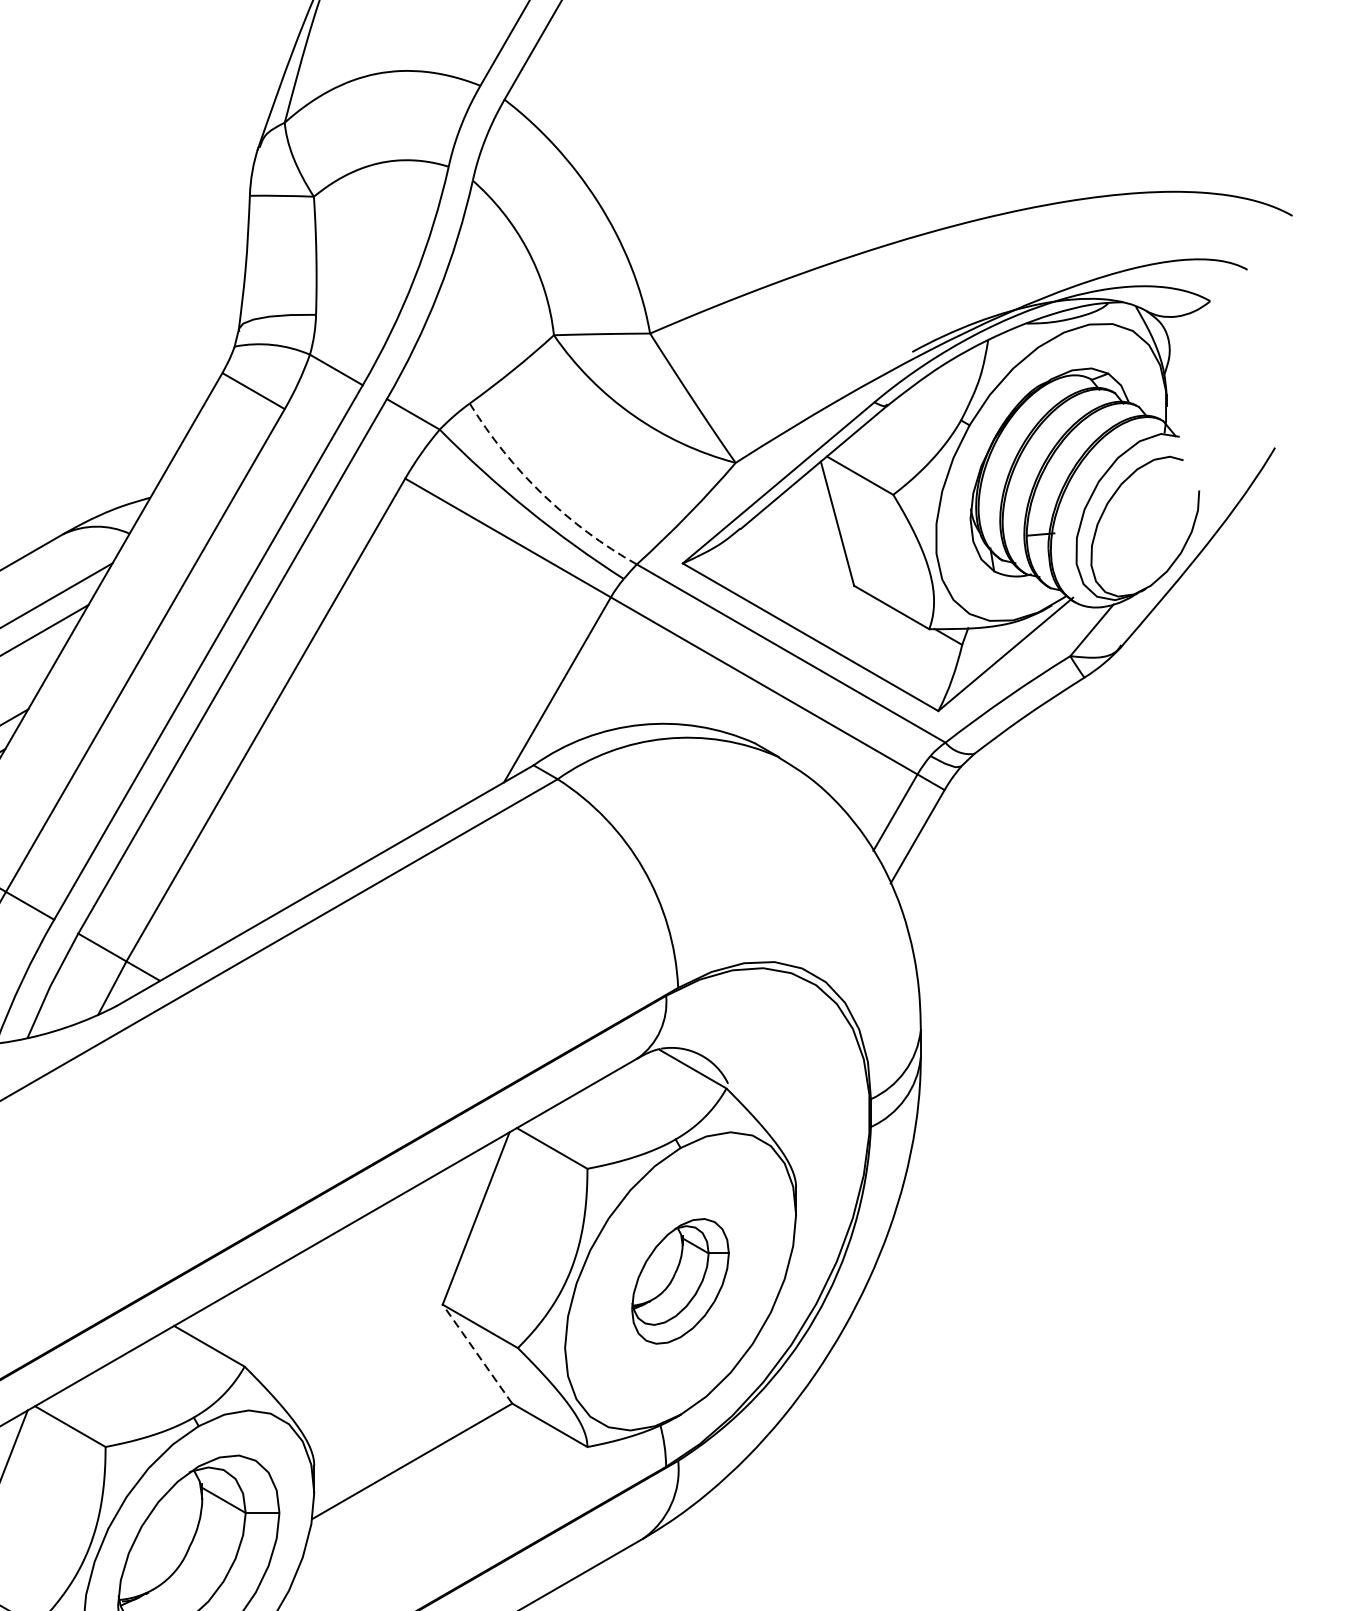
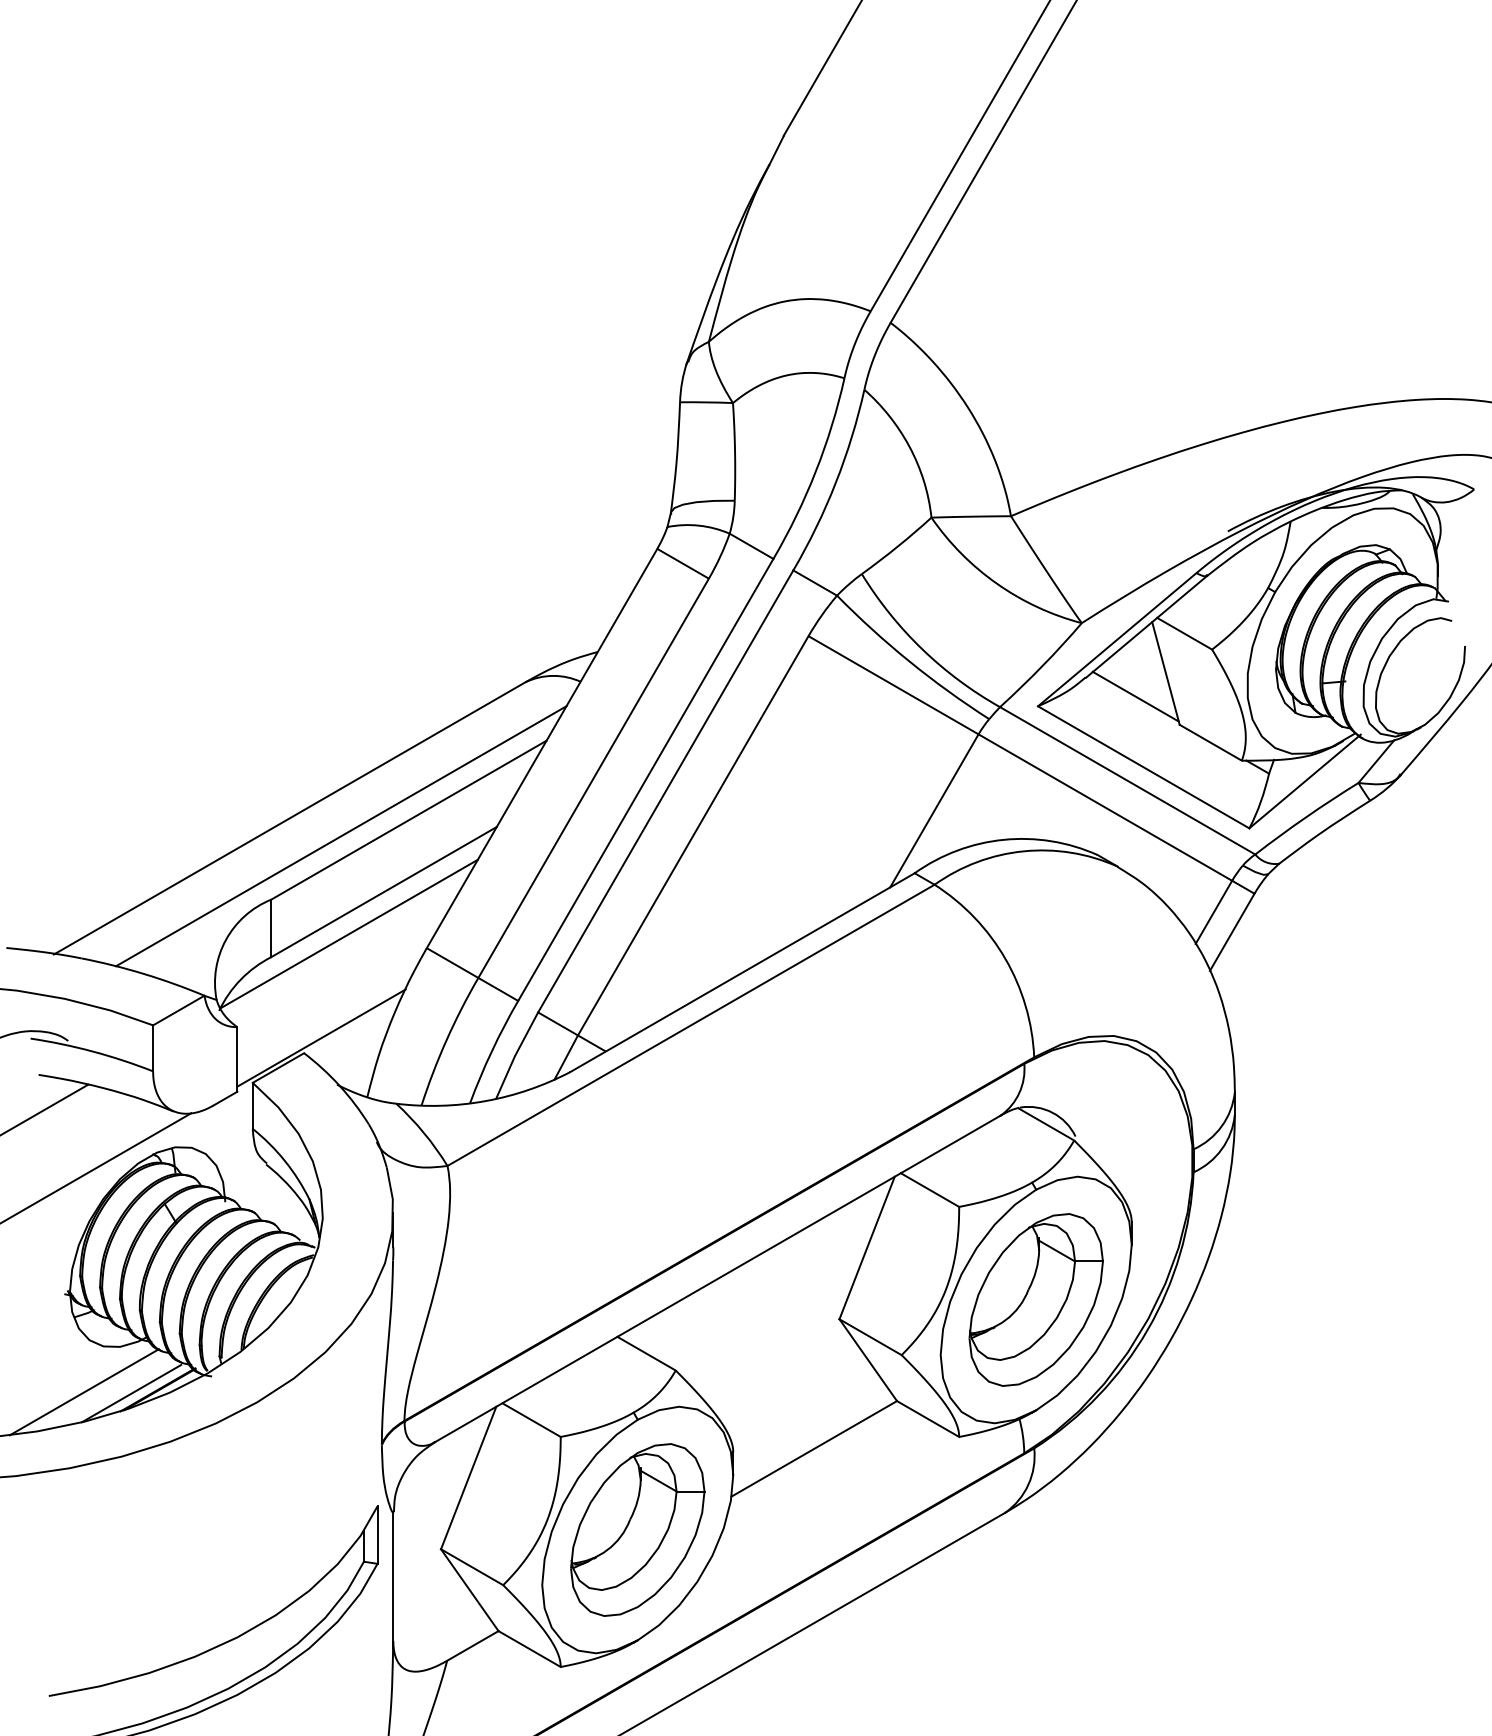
arc: (543, 494) -> (922, 649), dashed -> solid
line: (800, 551) -> (1135, 696), added
part: (679, 1280) -> (1035, 1299), size x1.67
line: (476, 1353) -> (867, 1359), dashed -> solid

